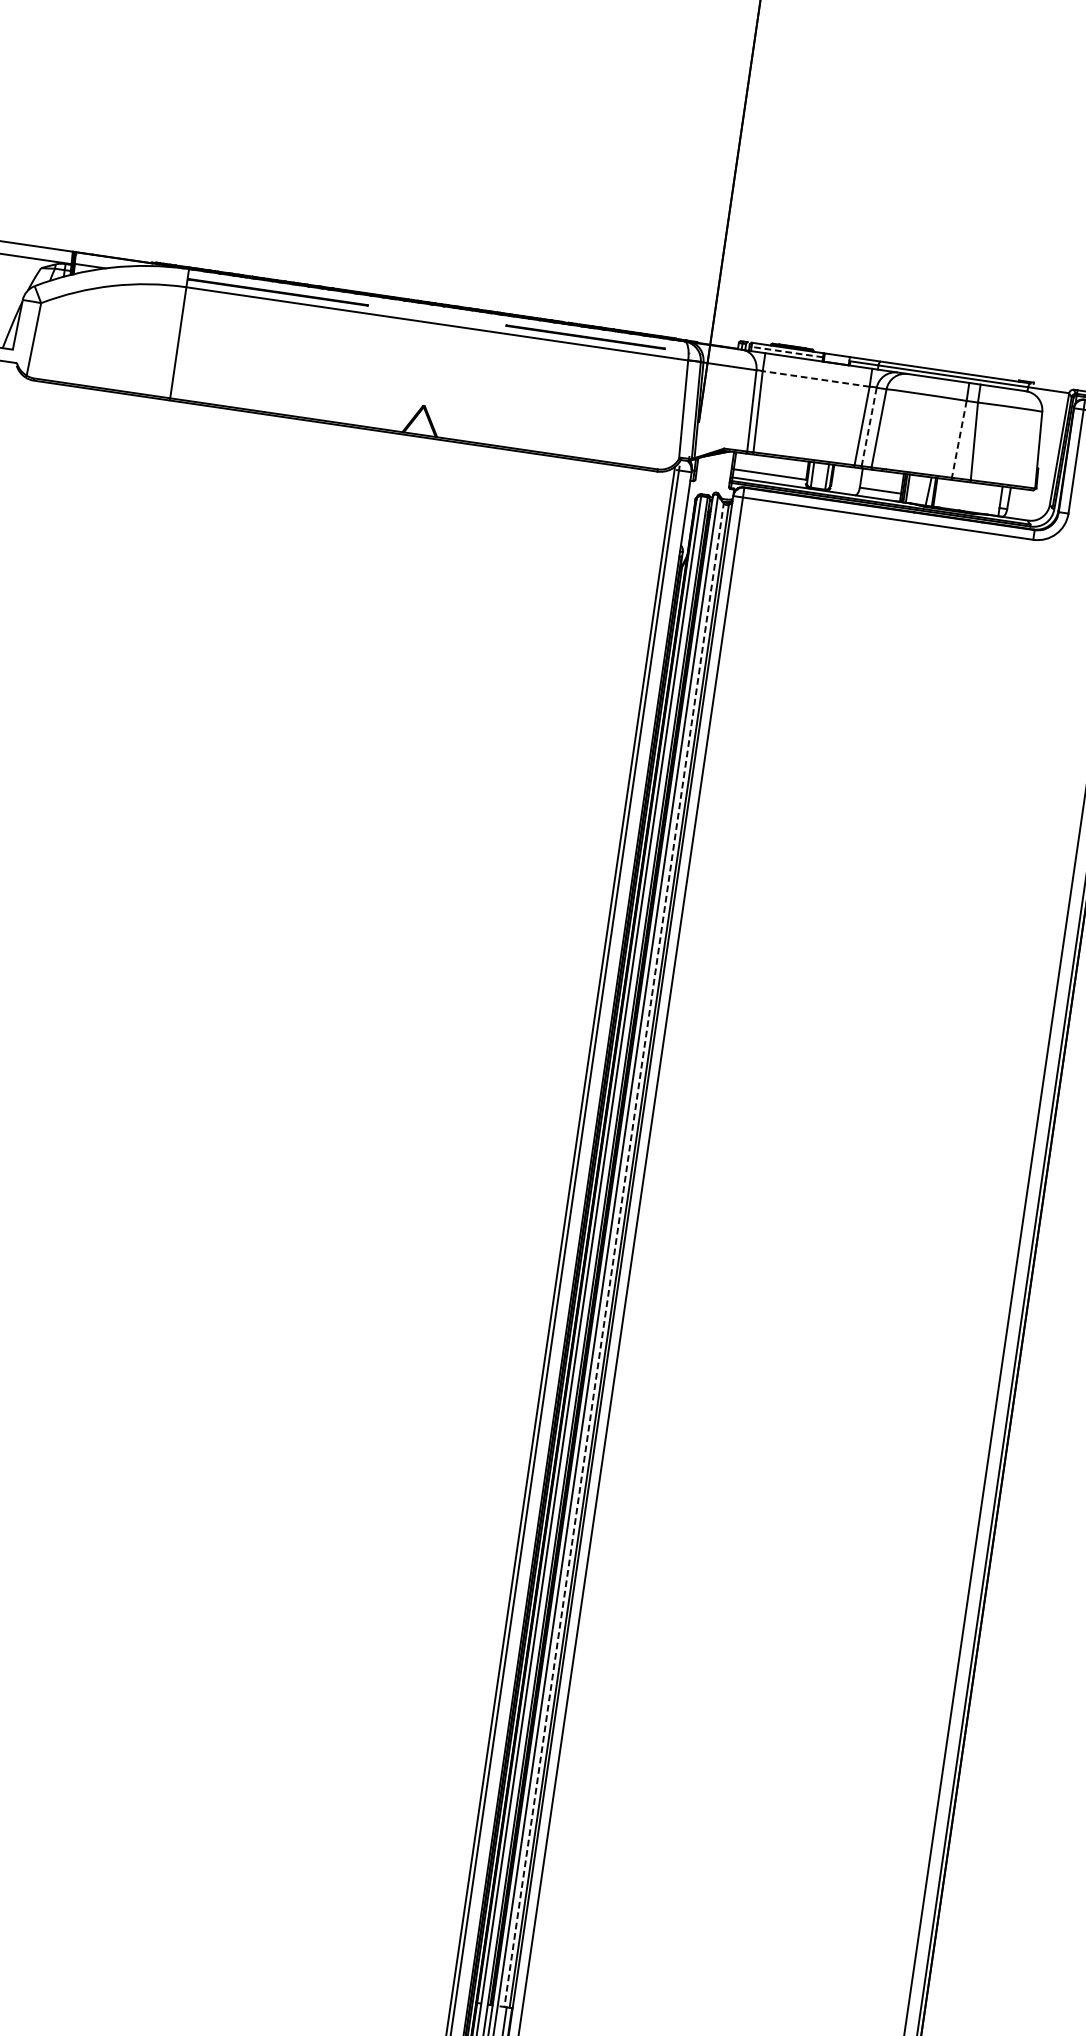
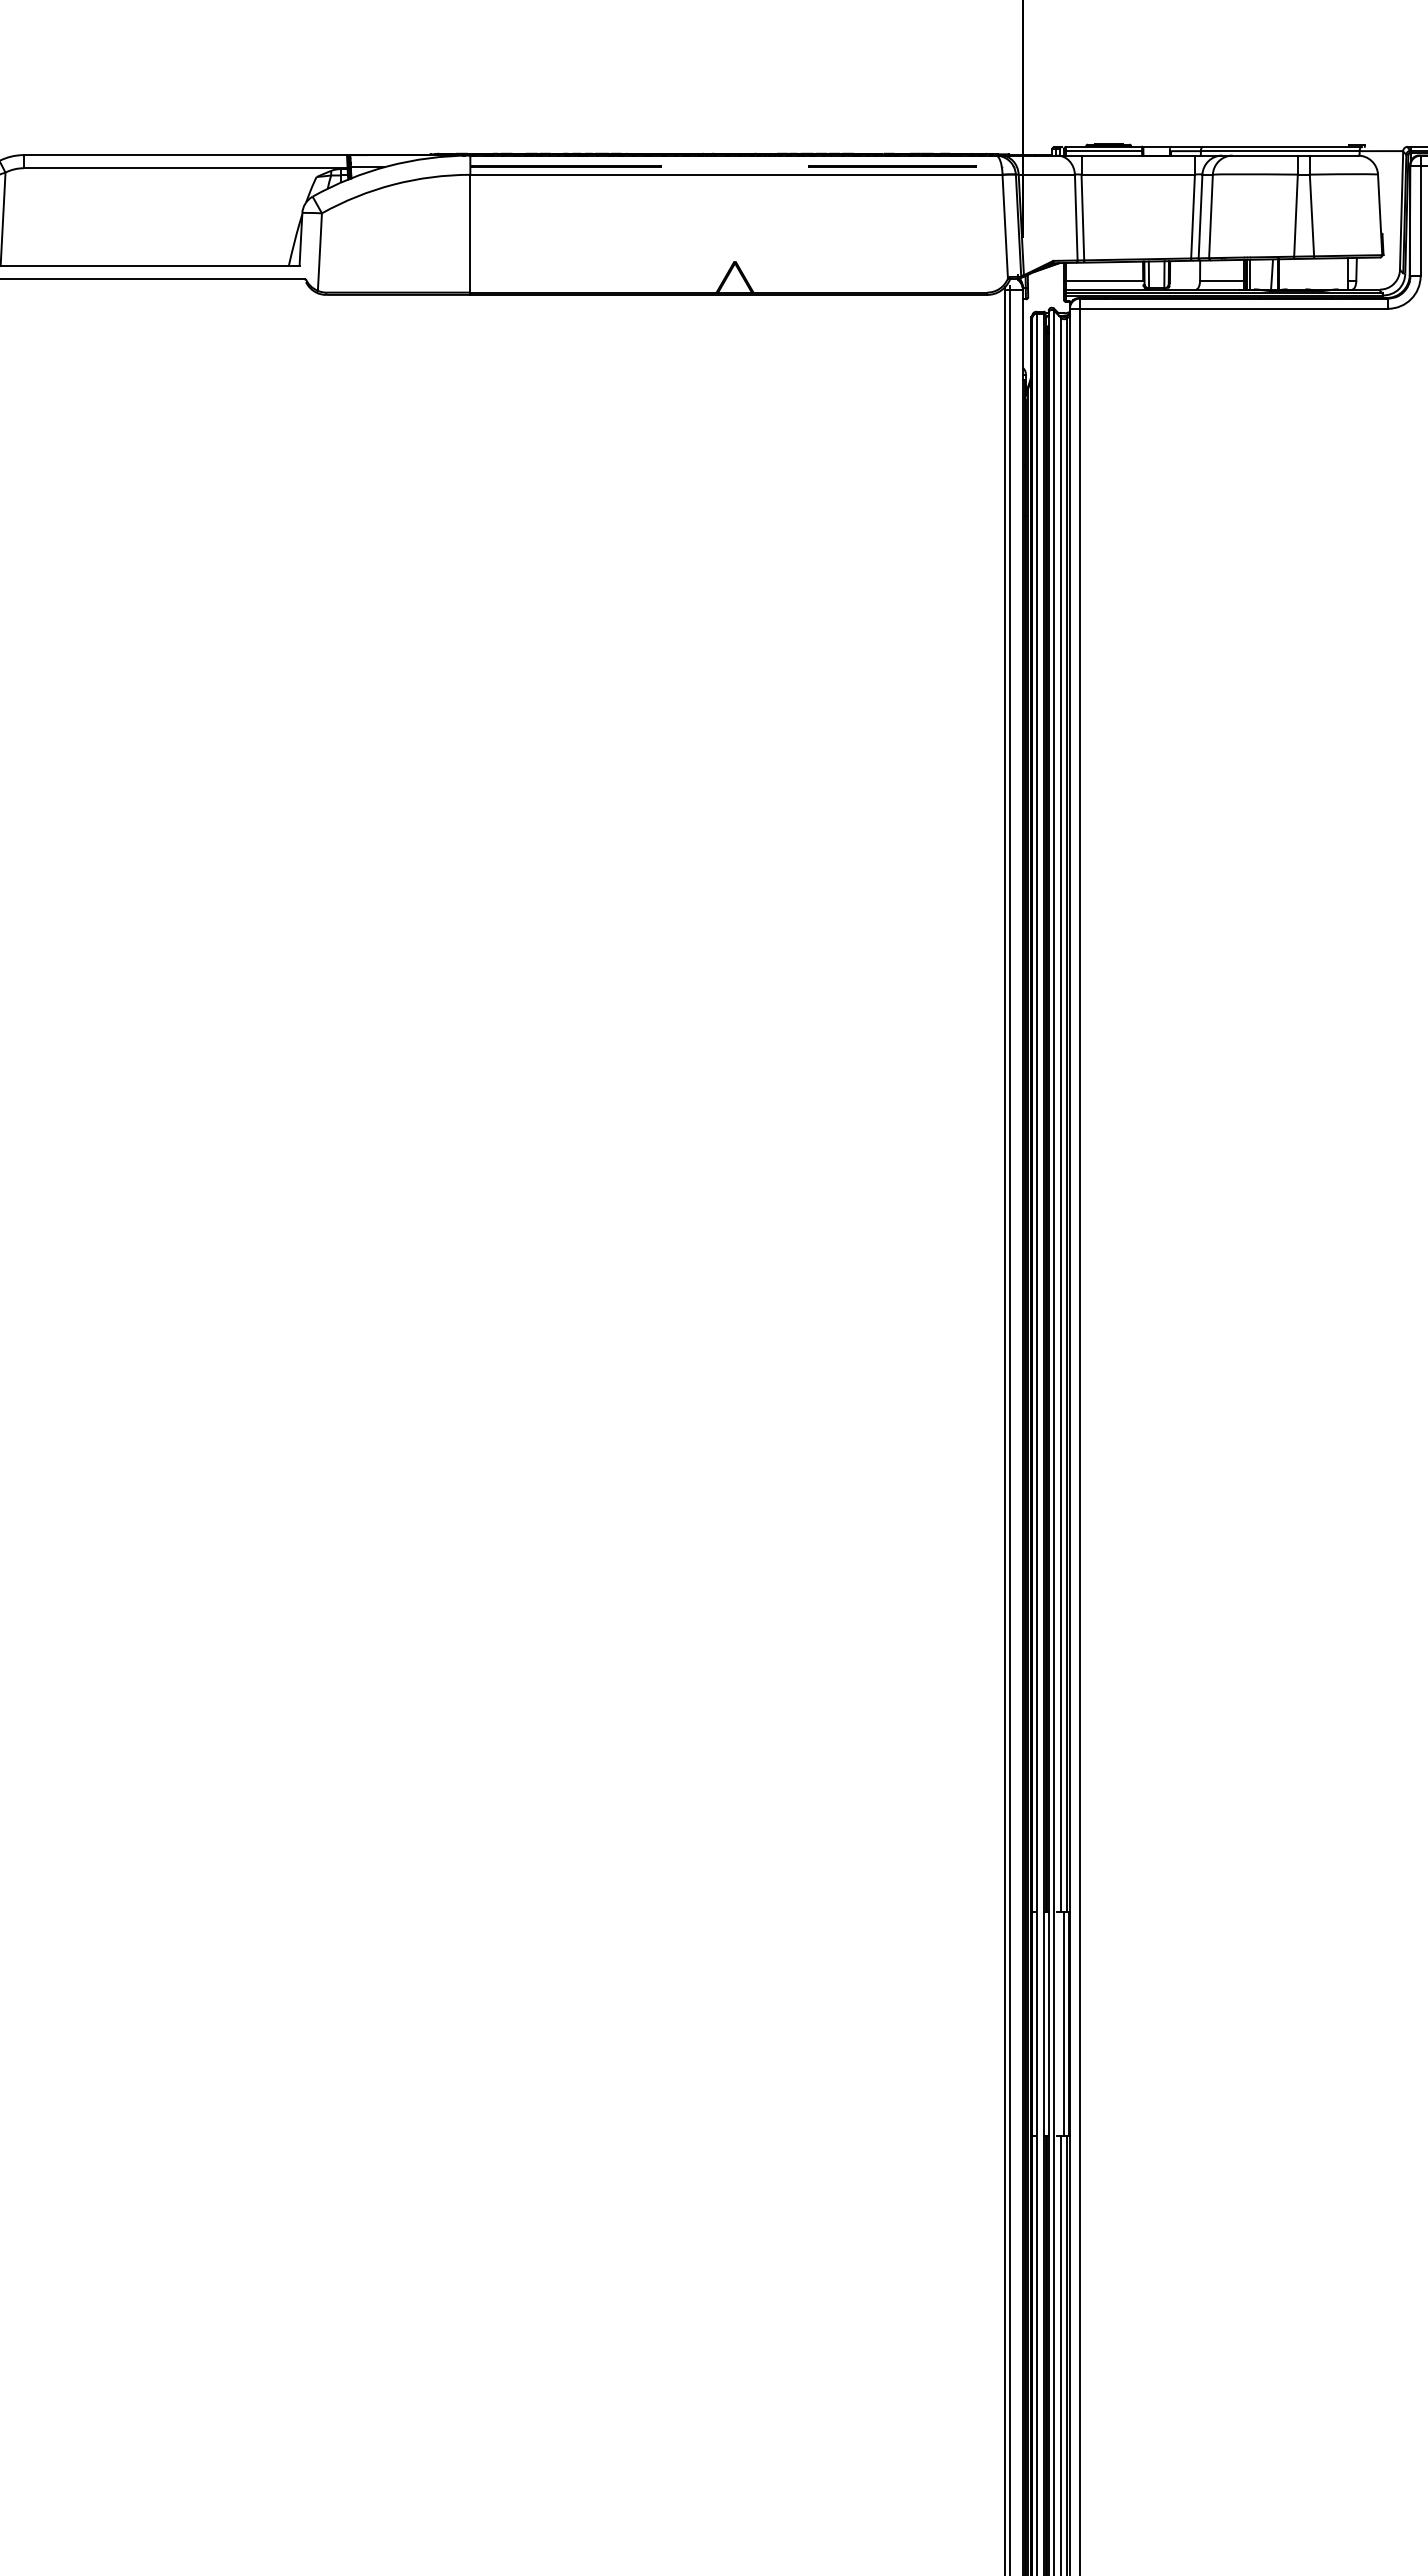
line: (787, 352) -> (1104, 151), dashed -> solid
line: (816, 378) -> (1138, 174), dashed -> solid
line: (869, 426) -> (1200, 216), dashed -> solid
line: (958, 440) -> (1295, 216), dashed -> solid
line: (614, 1254) -> (1061, 1114), dashed -> solid

